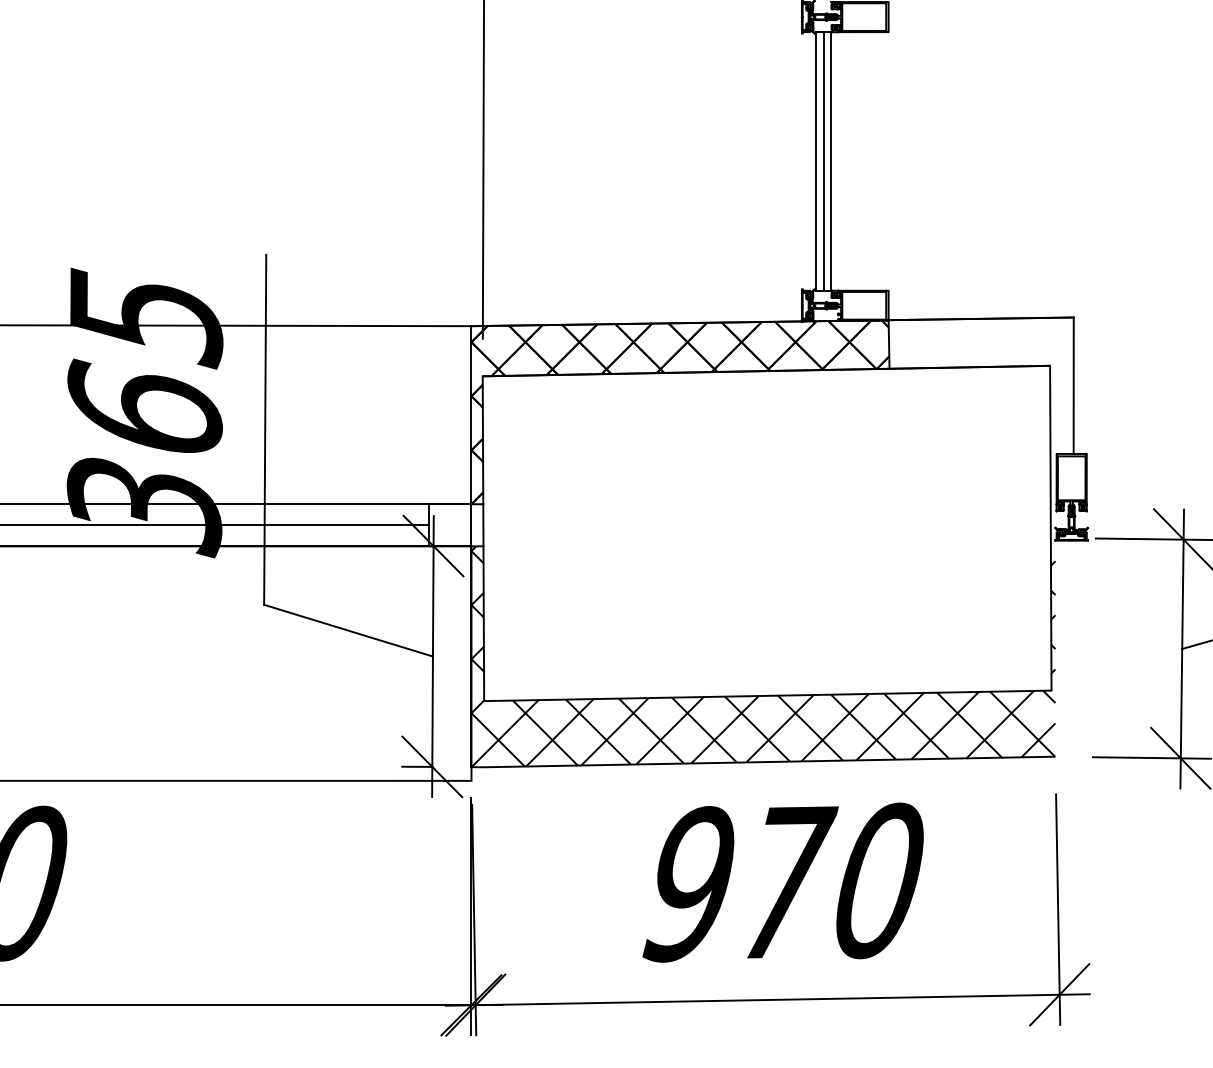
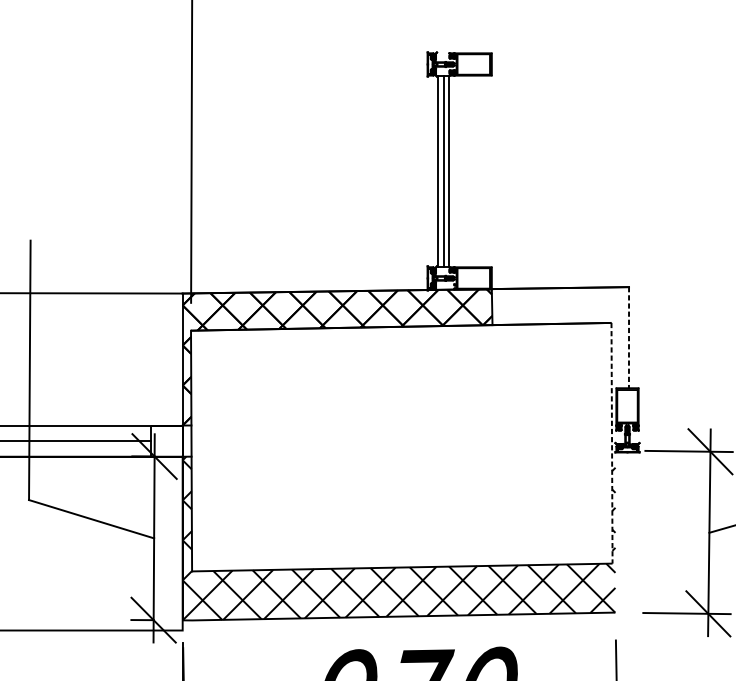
line: (1073, 386) -> (628, 338), solid -> dashed
line: (1050, 528) -> (611, 443), solid -> dashed

